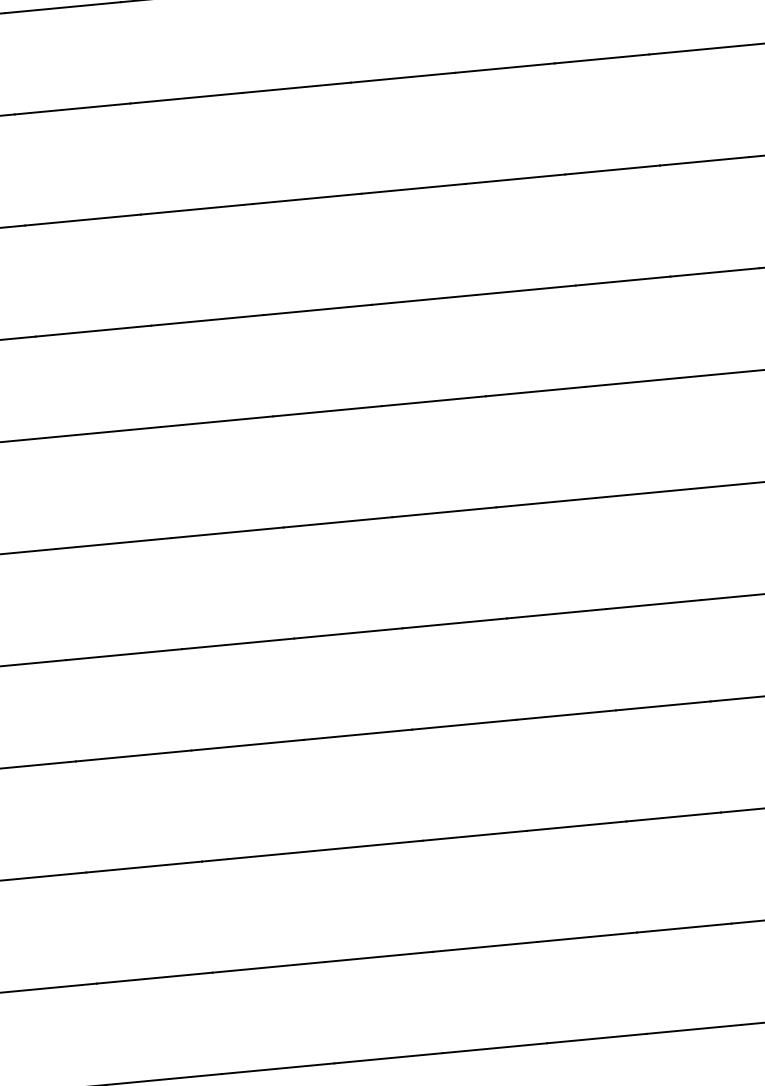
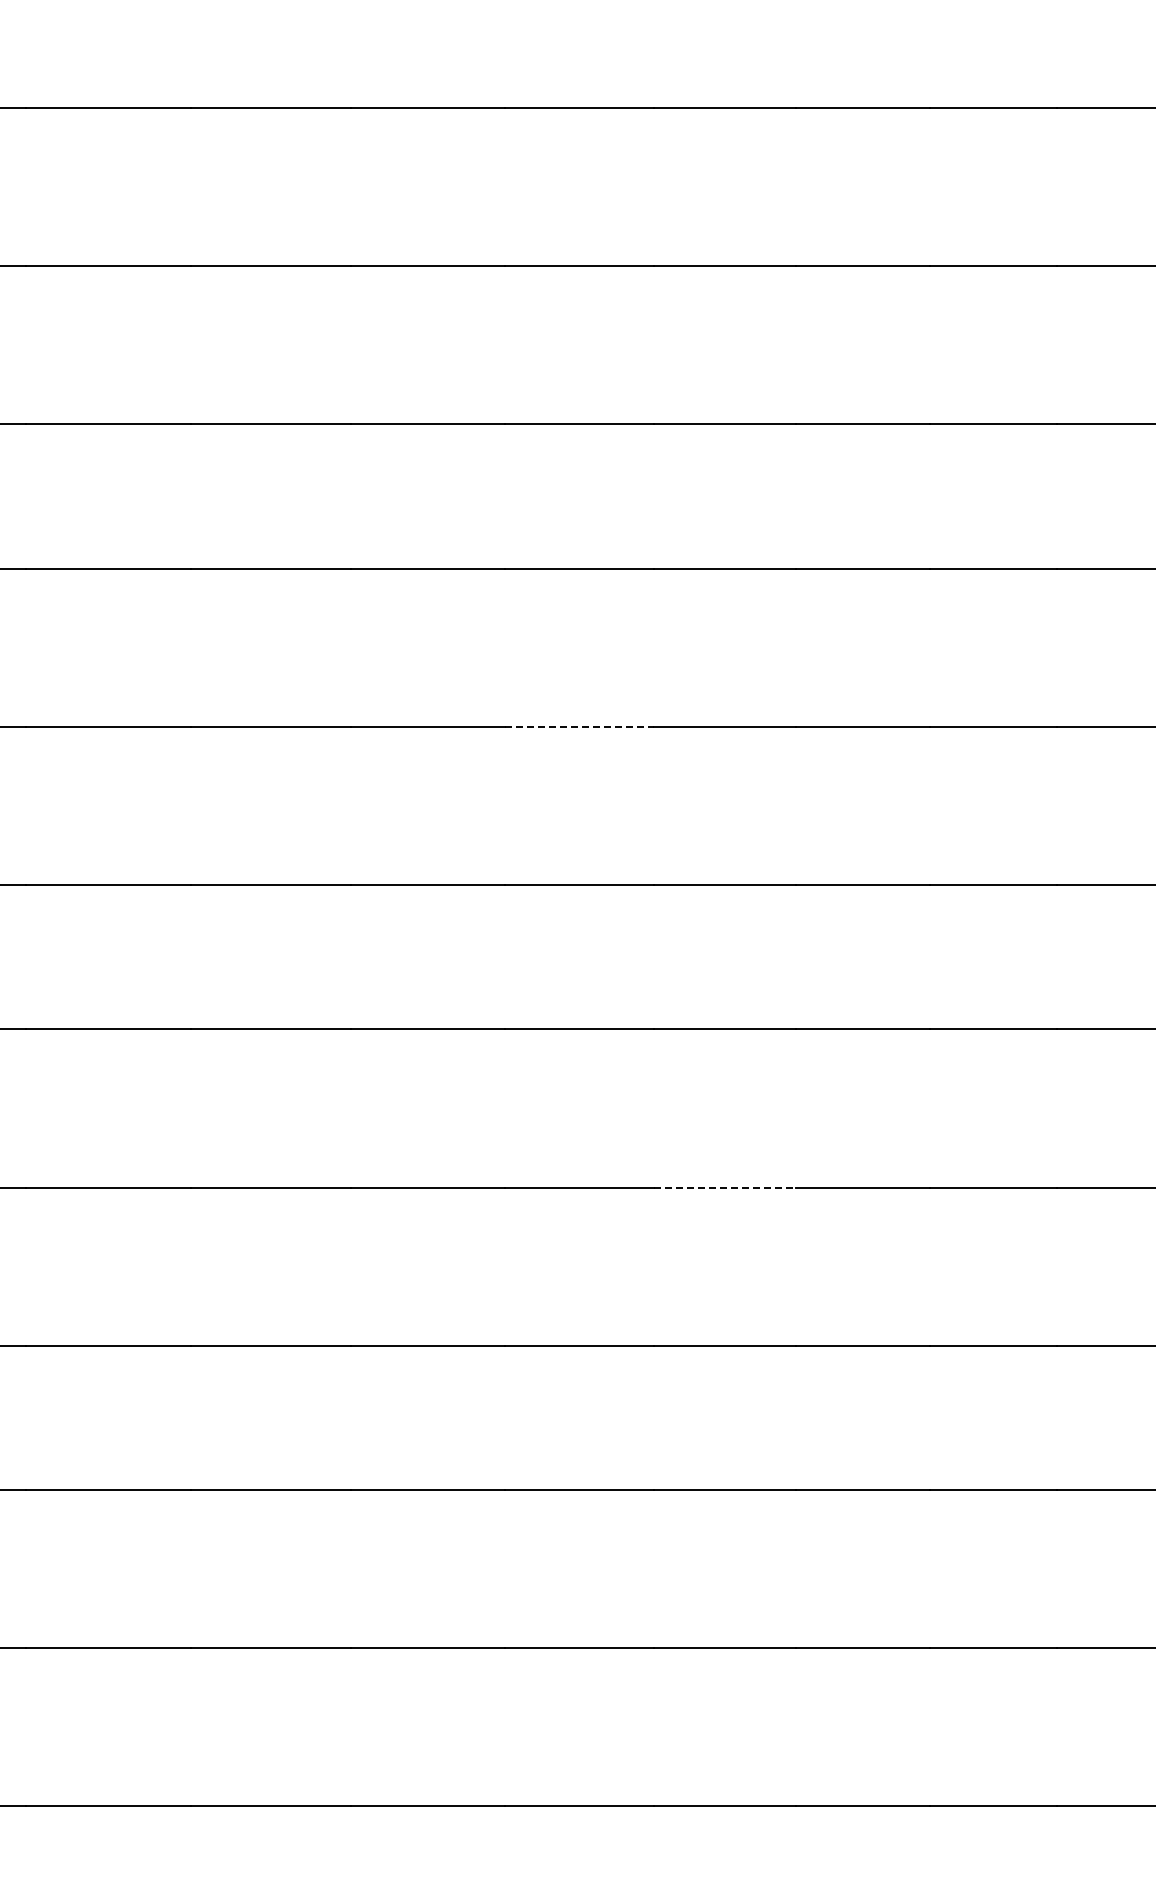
line: (414, 188) -> (580, 726), solid -> dashed
line: (546, 502) -> (724, 1187), solid -> dashed

